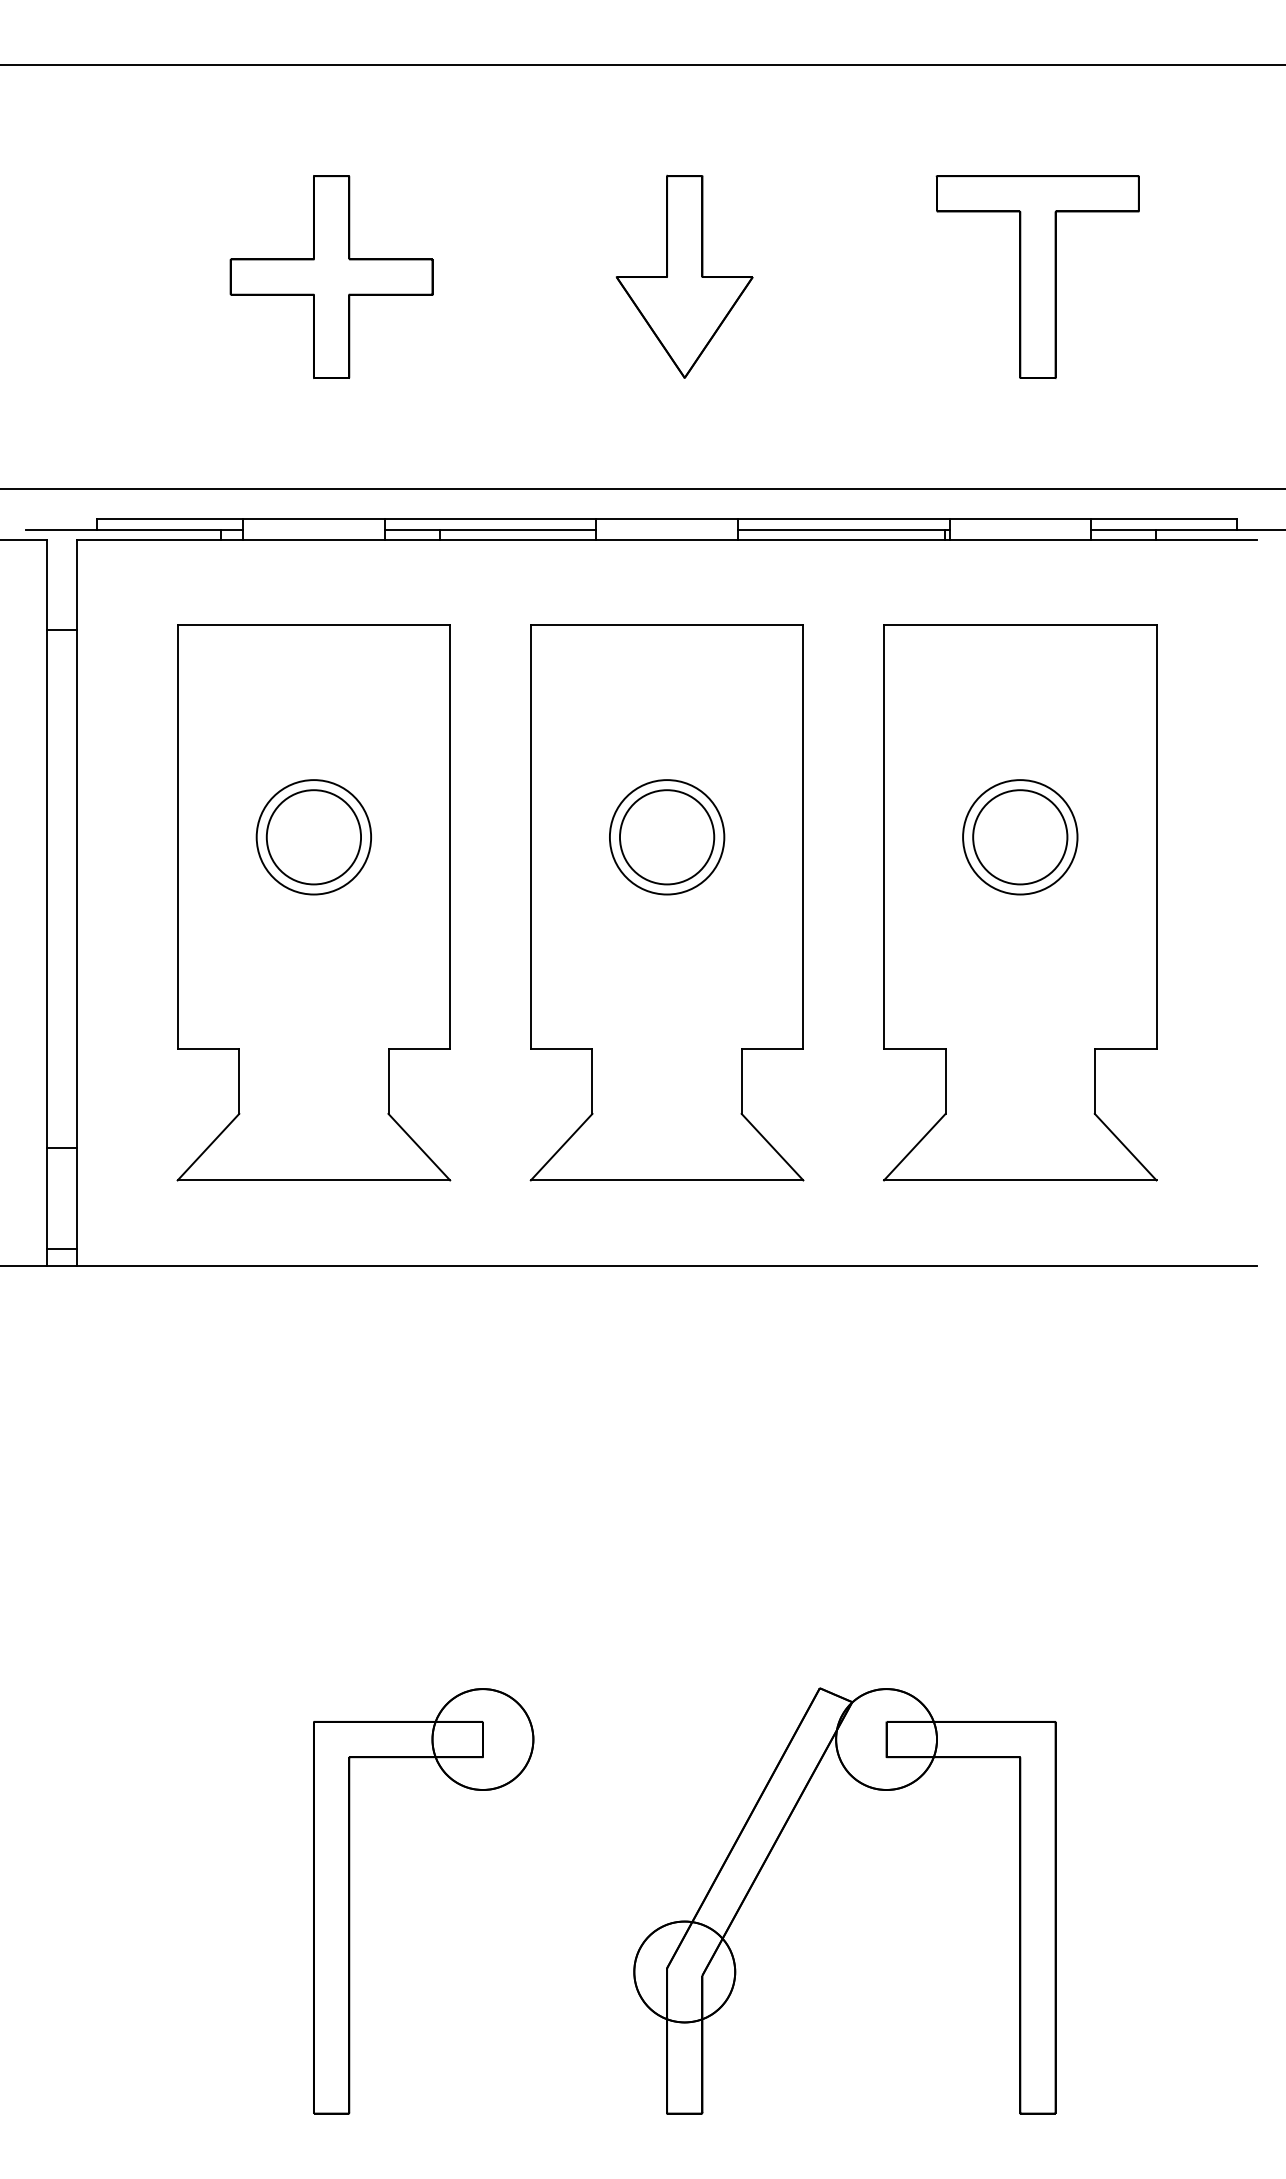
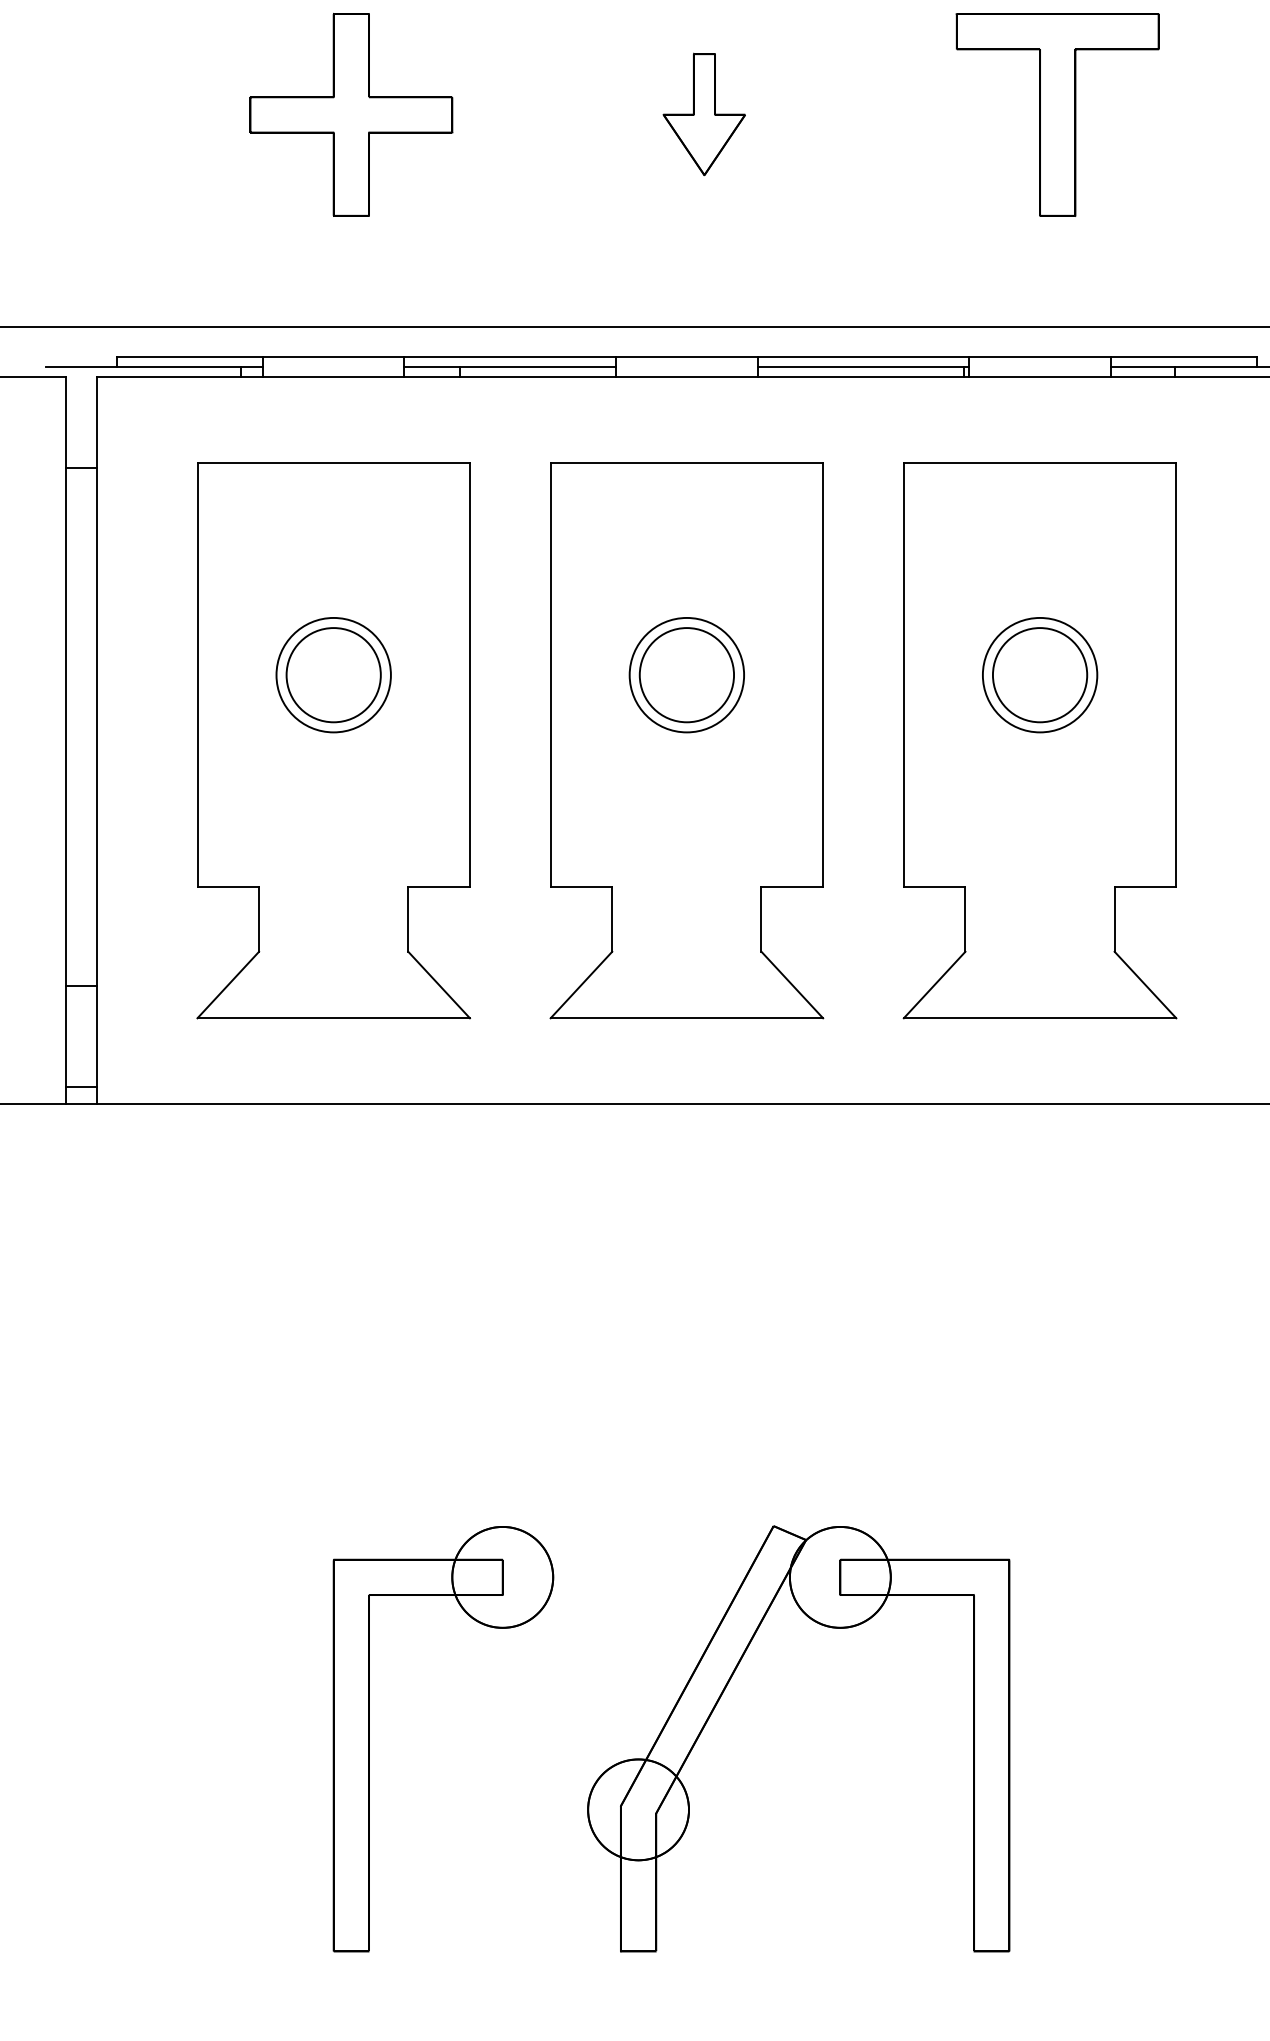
part: (684, 276) -> (704, 114), size x0.6
part: (766, 1861) -> (720, 1699), moved

